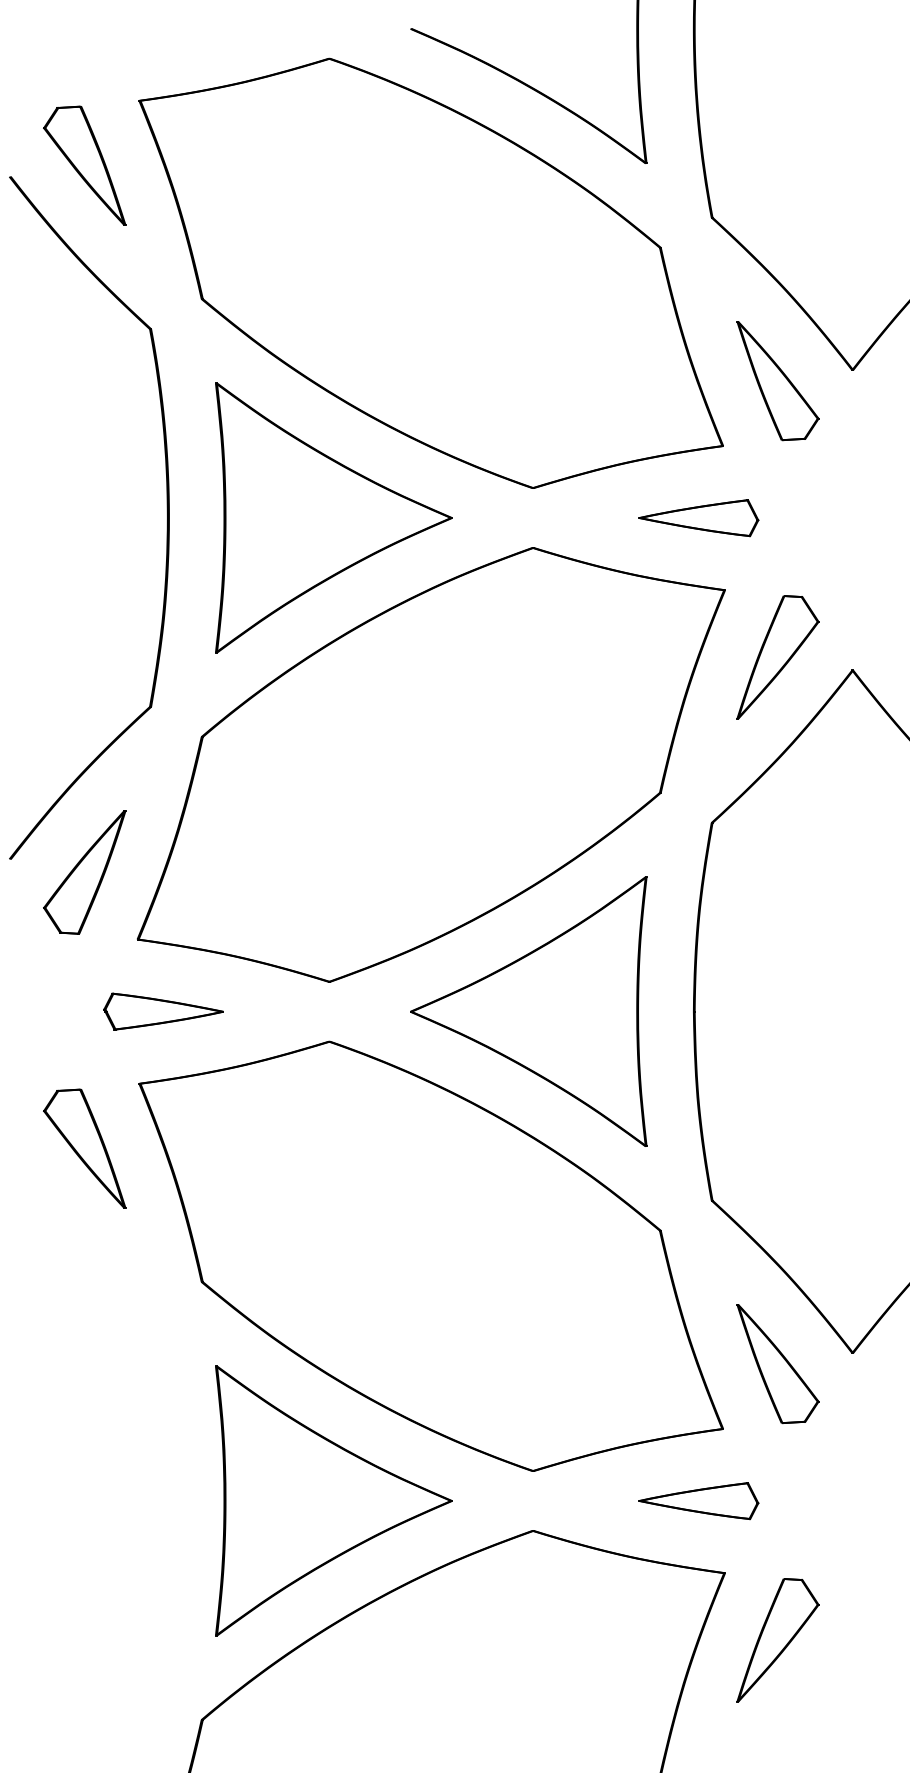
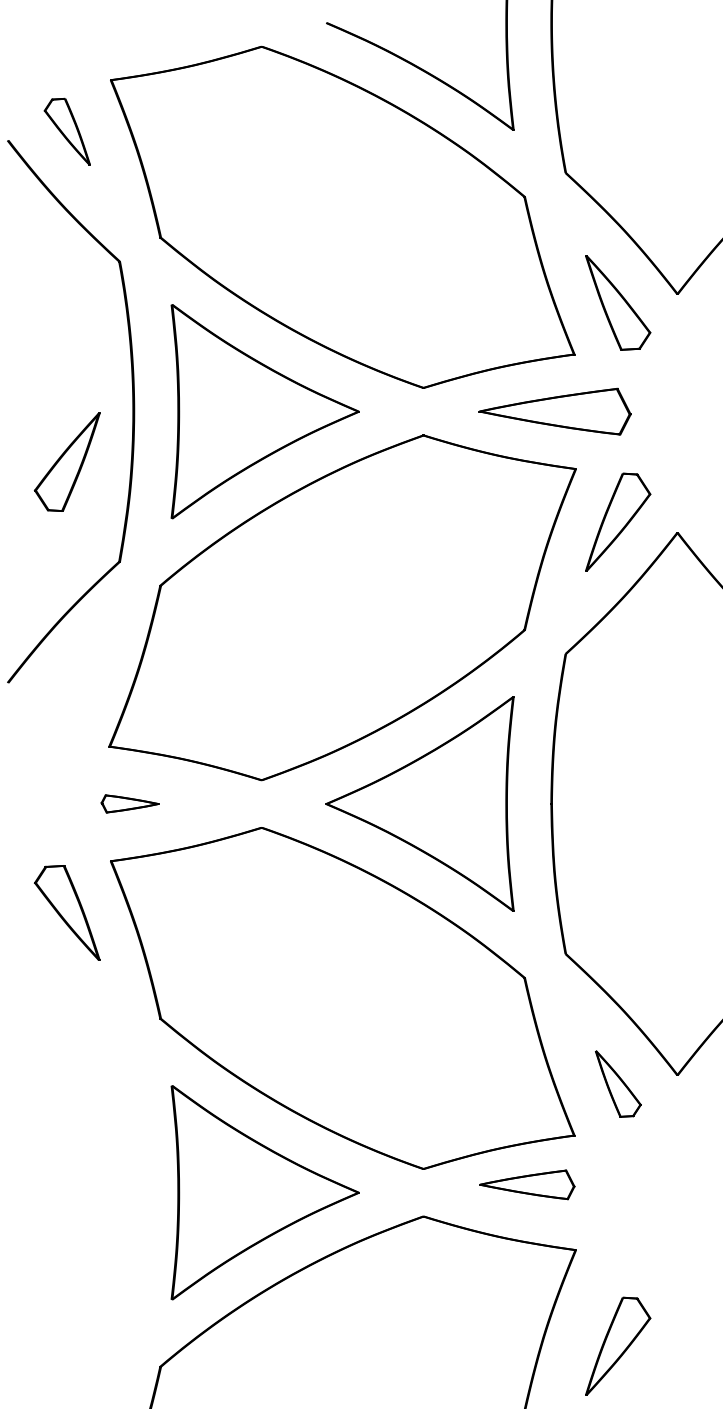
part: (85, 165) -> (67, 131), size x0.7
part: (699, 517) -> (555, 411), size x1.6
part: (83, 871) -> (66, 461), moved
part: (163, 1011) -> (129, 803), size x0.6
part: (778, 1363) -> (618, 1083), size x0.7
part: (699, 1500) -> (527, 1184), moved
part: (778, 1639) -> (618, 1345), moved

